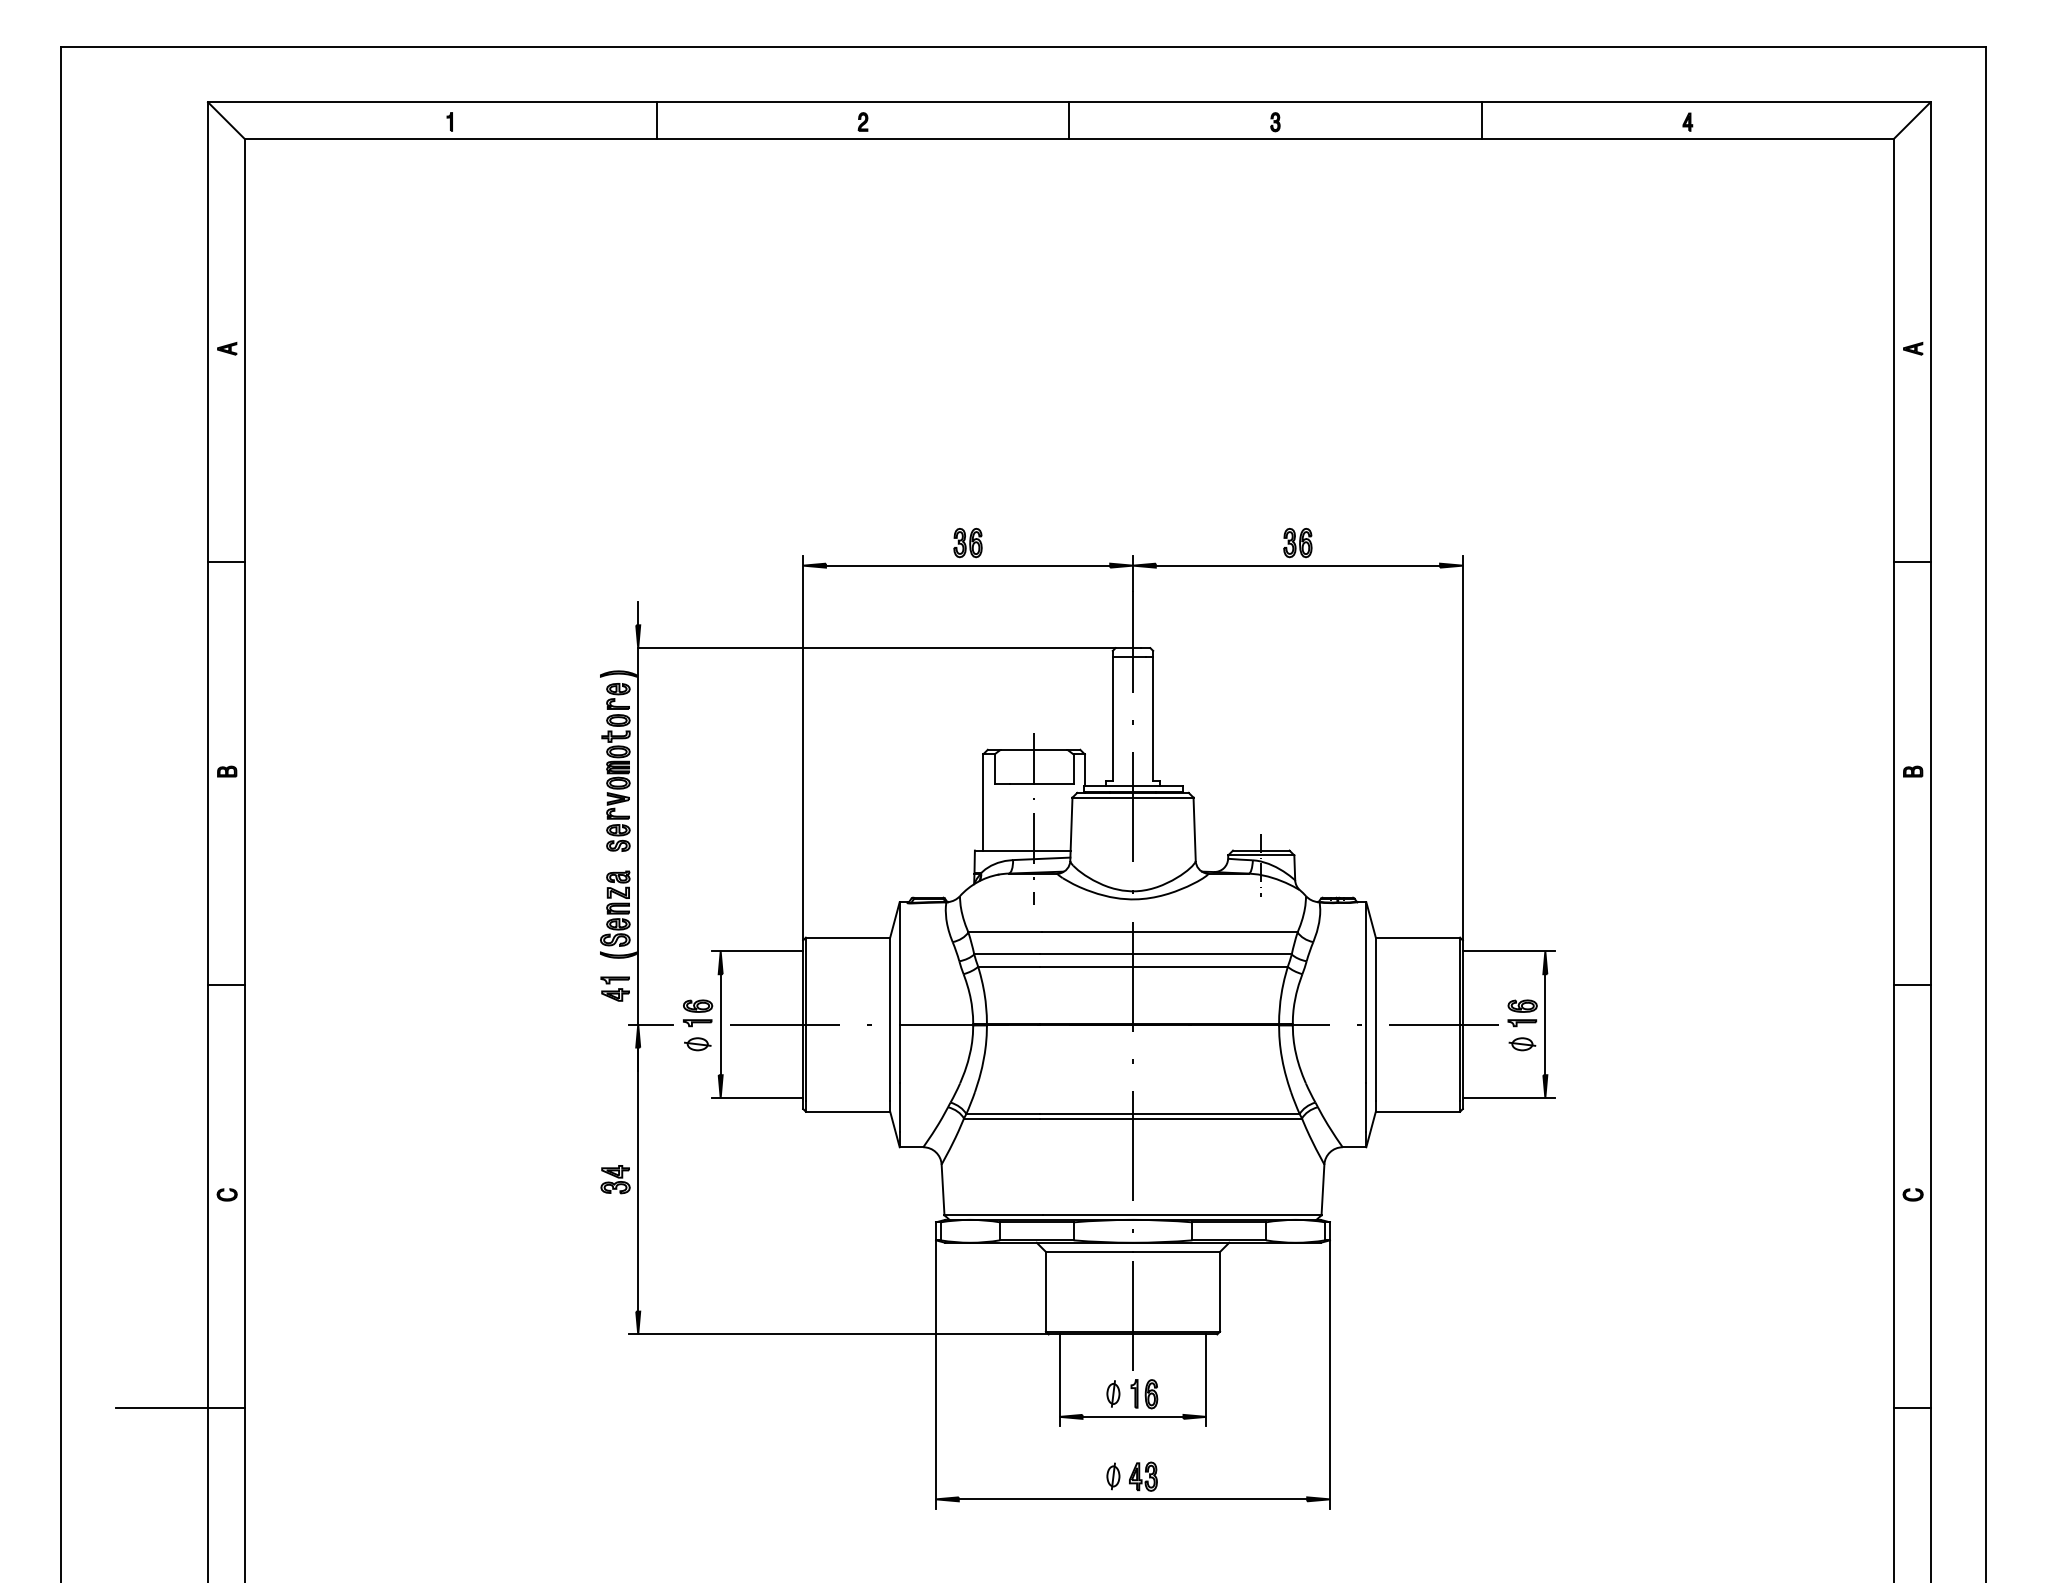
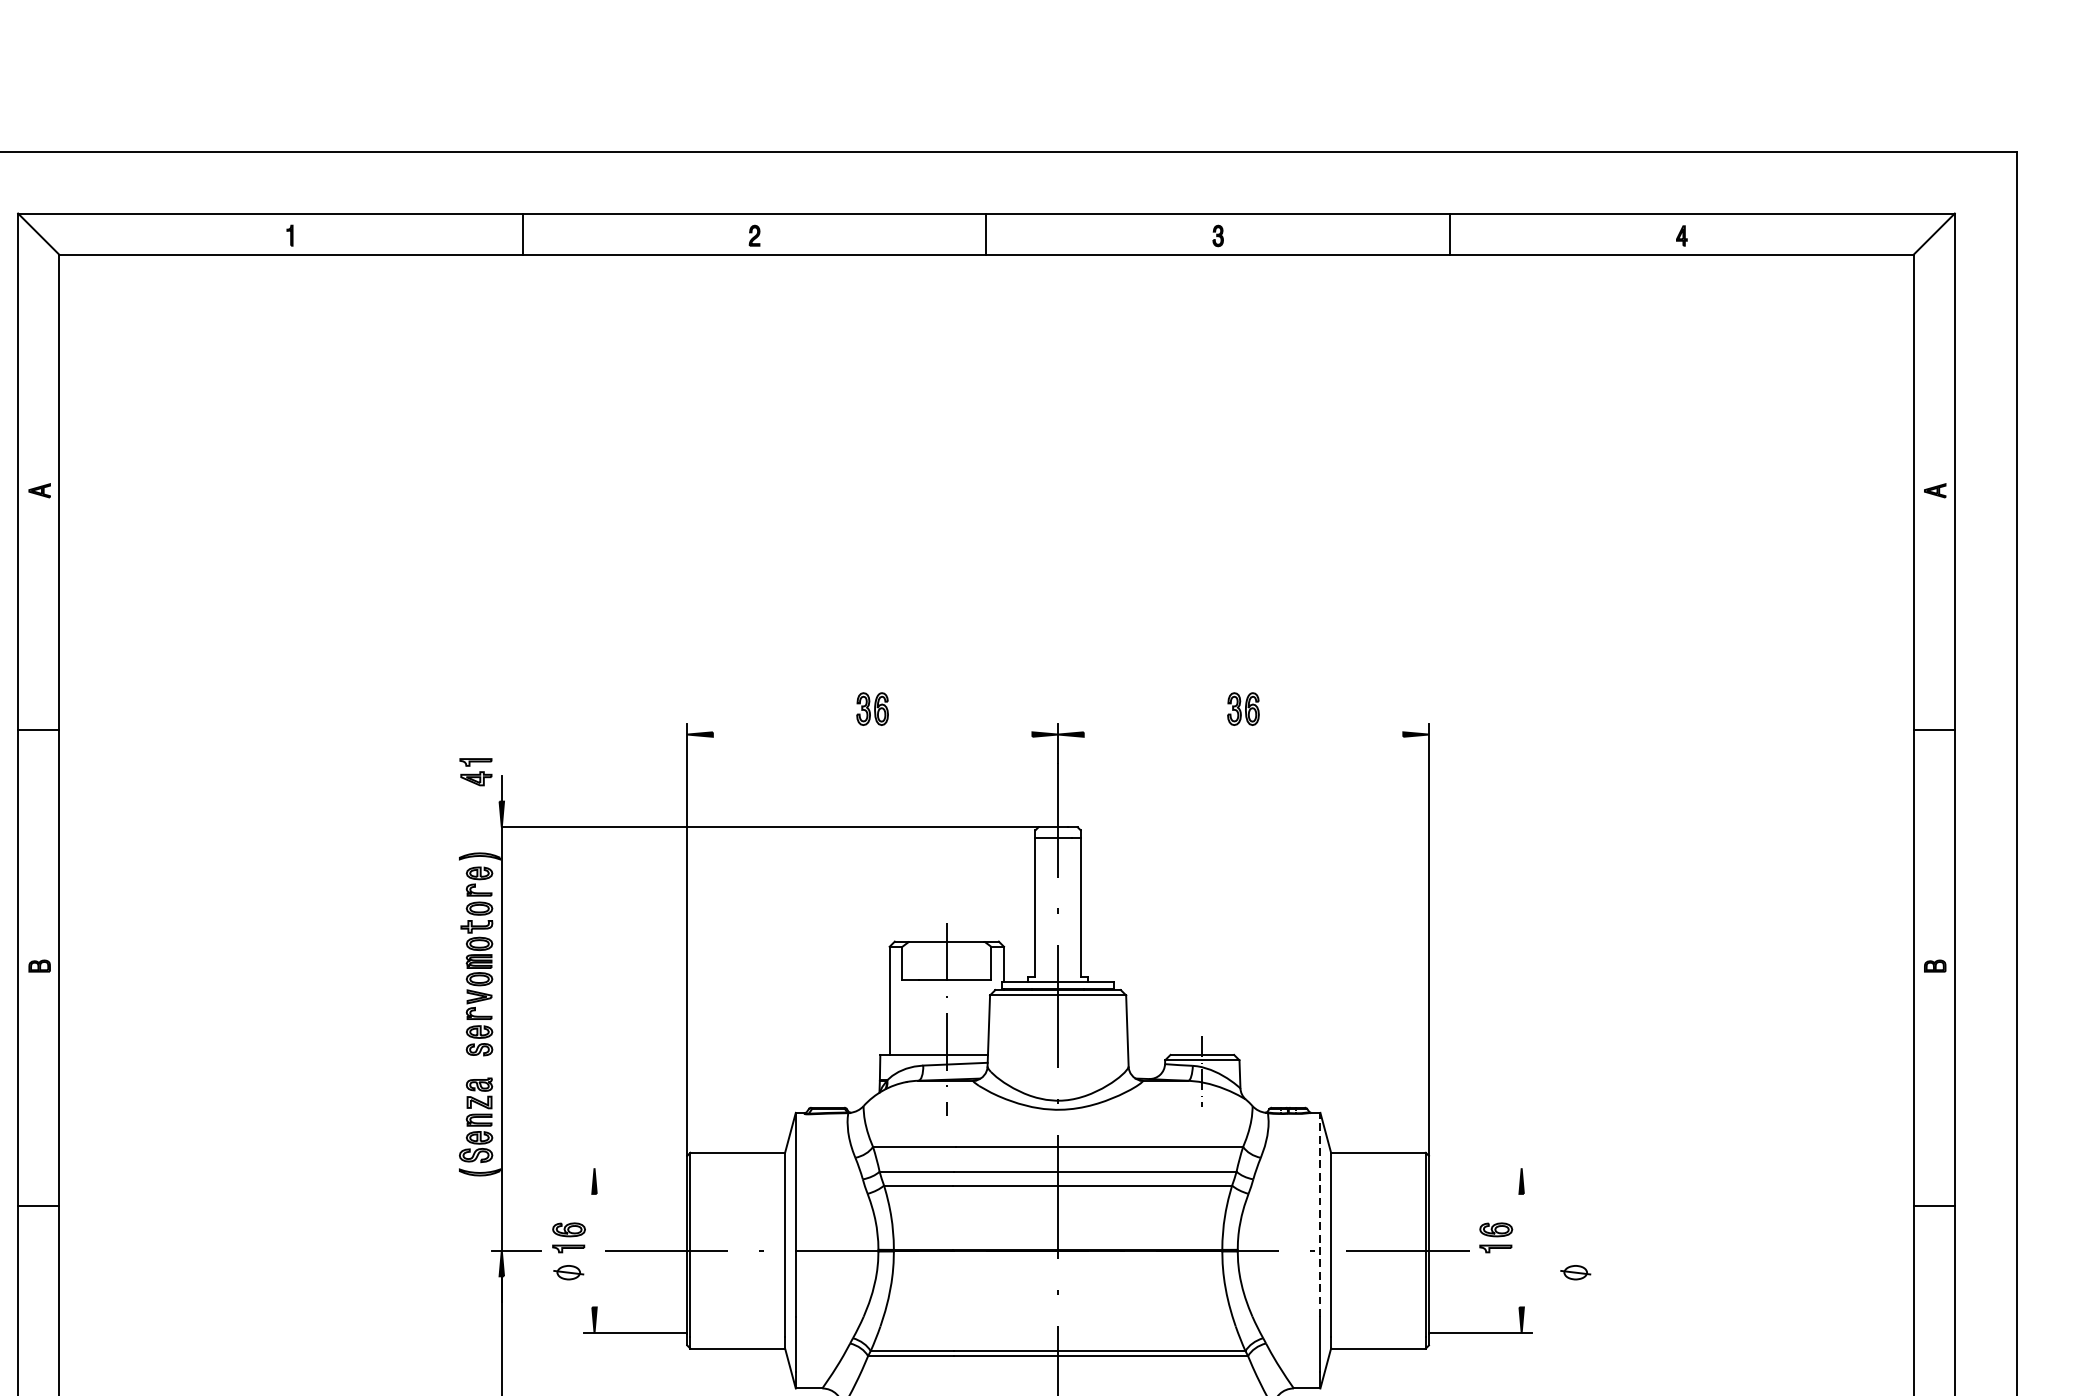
line: (967, 565) -> (872, 734), removed
line: (1297, 565) -> (1243, 734), removed
line: (757, 951) -> (635, 1168), removed
line: (1508, 951) -> (1480, 1168), removed
part: (614, 988) -> (475, 771), moved
line: (1366, 992) -> (1320, 1214), solid -> dashed
line: (720, 1024) -> (594, 1250), removed
line: (1545, 1024) -> (1521, 1250), removed
part: (1522, 1044) -> (1575, 1272), moved

